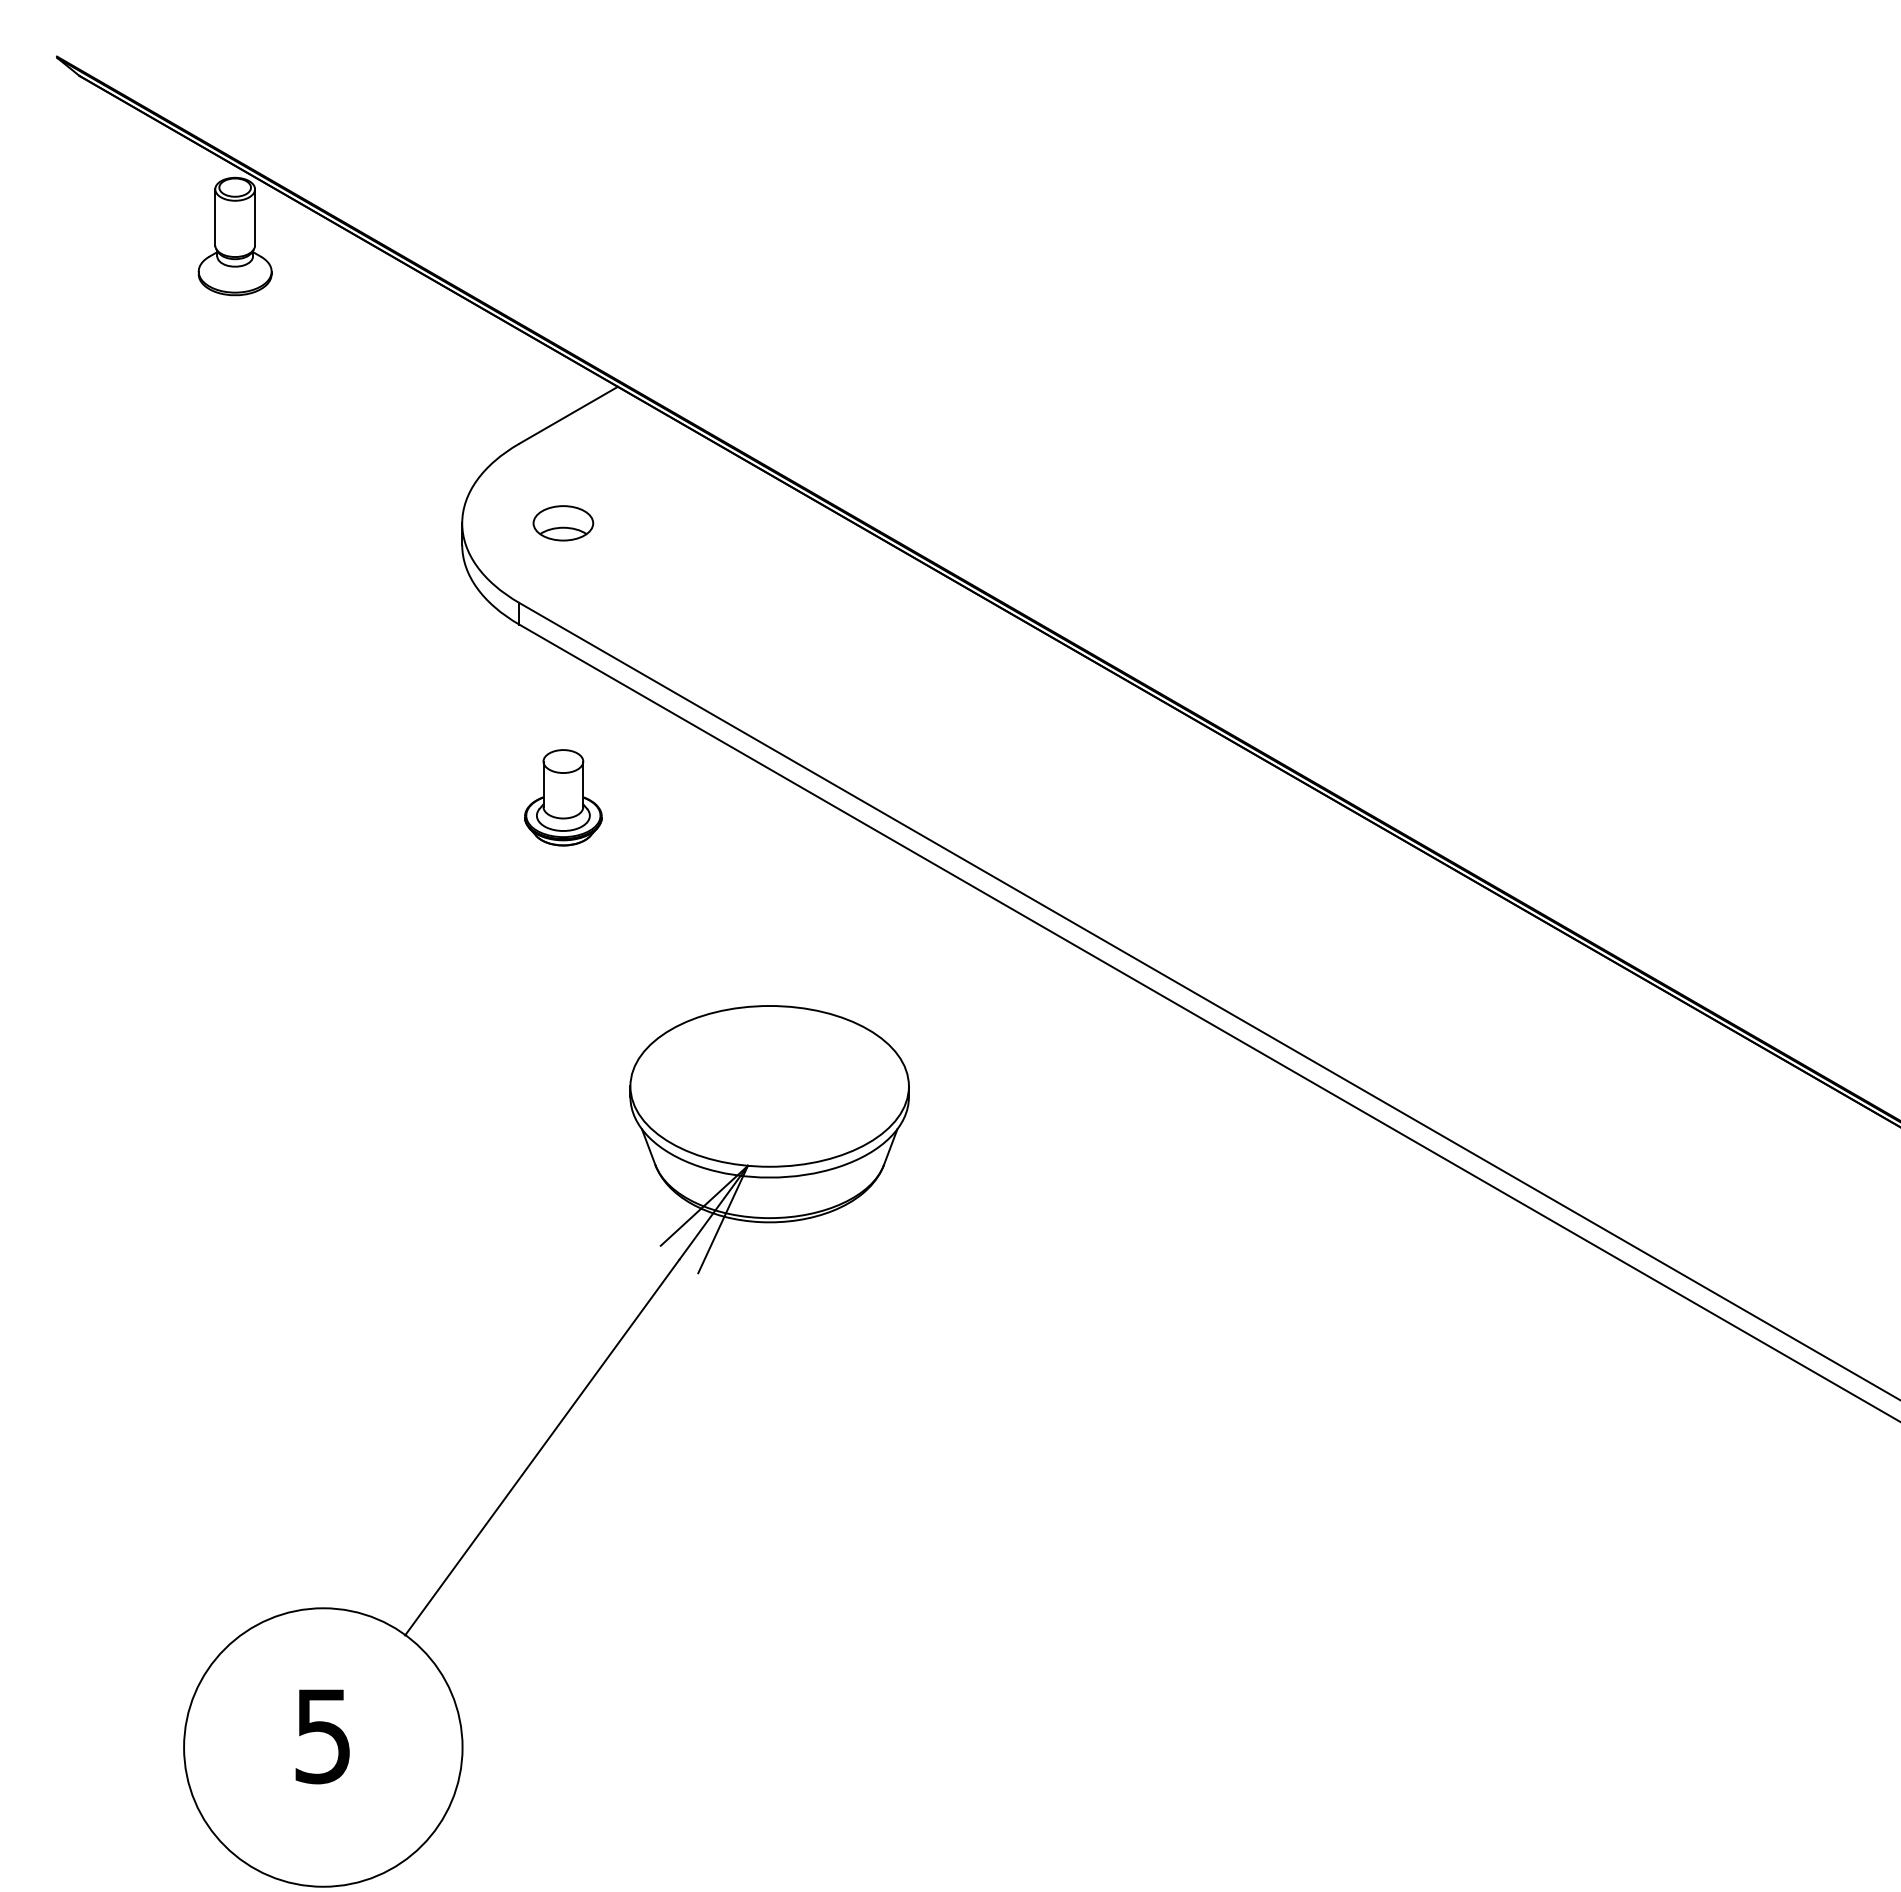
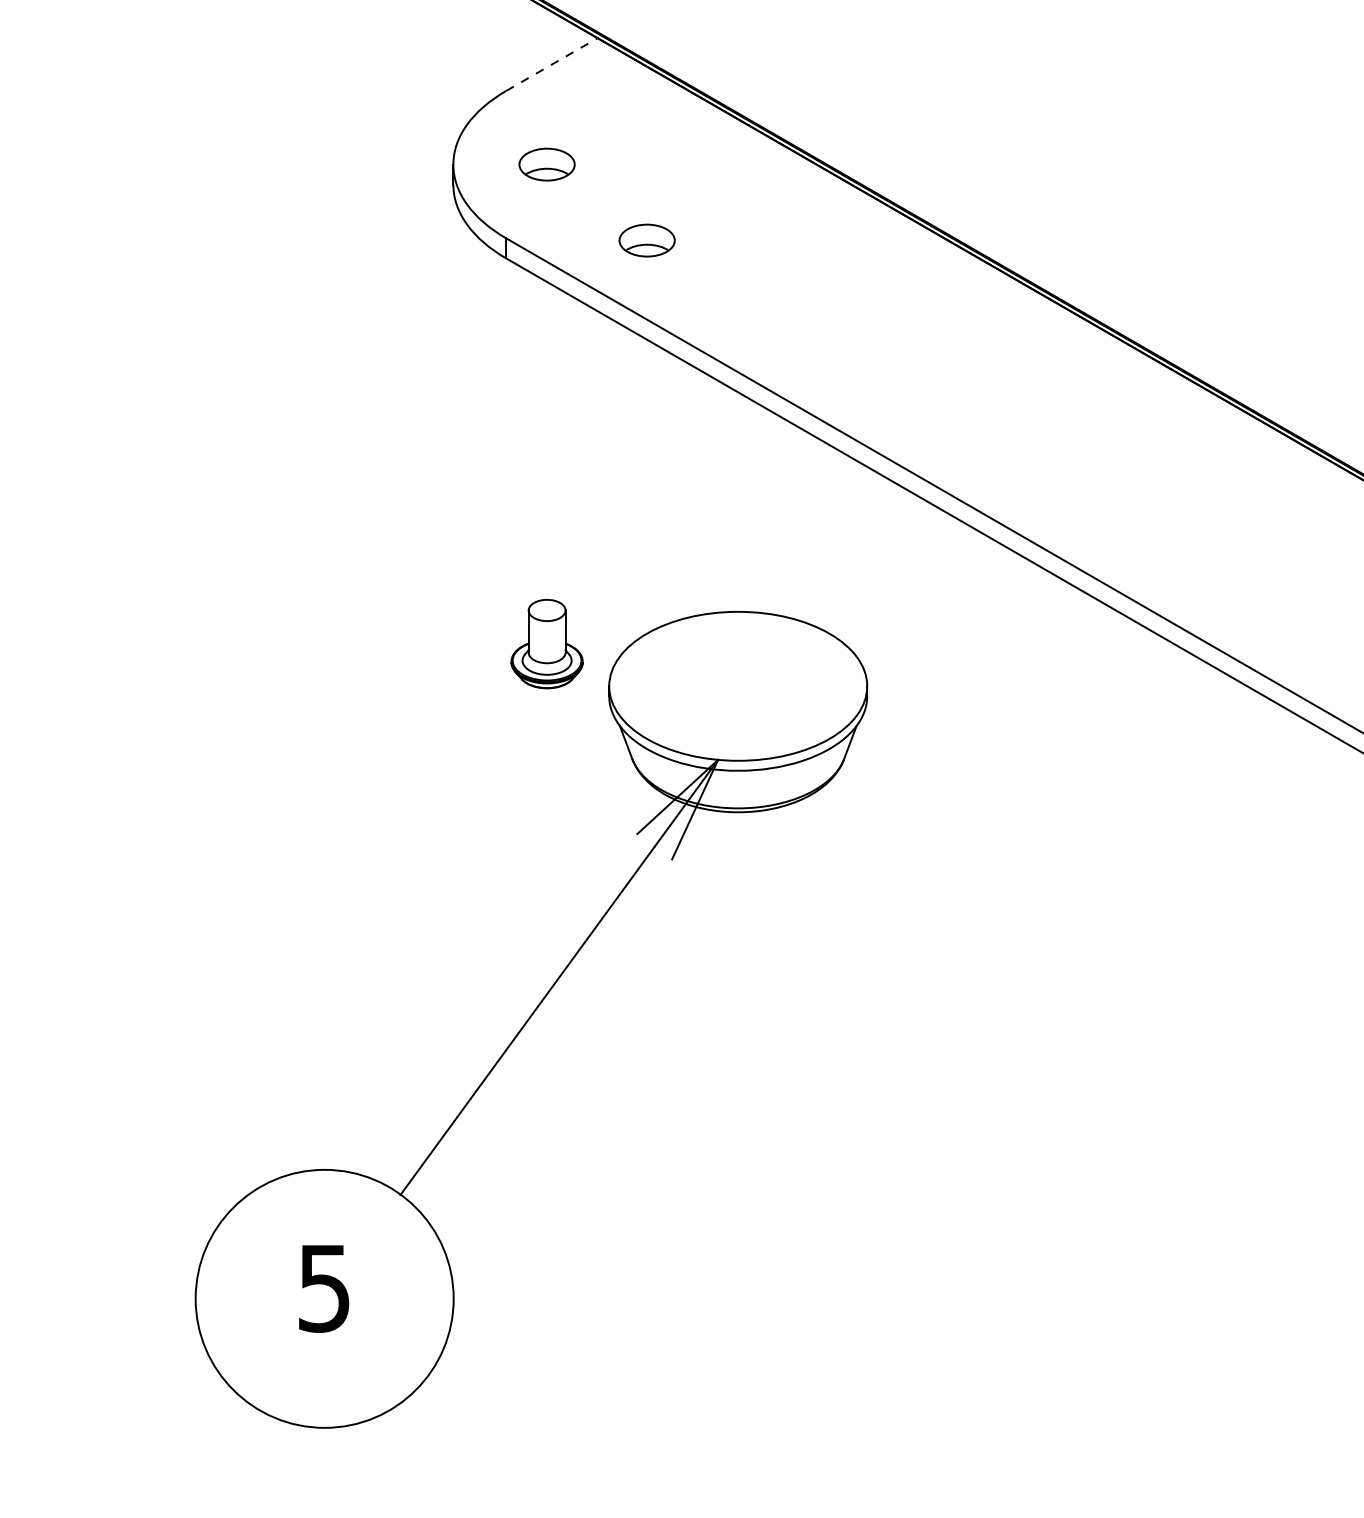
line: (568, 415) -> (551, 64), solid -> dashed
part: (671, 605) -> (647, 240), added
part: (563, 797) -> (547, 643), moved

